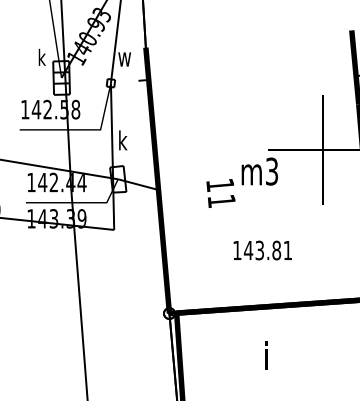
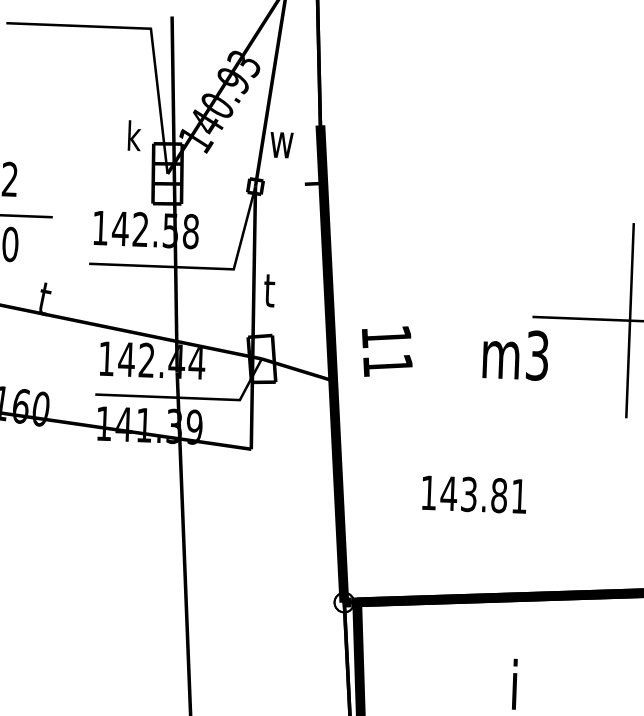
text: (122, 140) -> (272, 289), k -> t
text: (220, 193) -> (386, 351), moved
text: (53, 218) -> (143, 424), 143.39 -> 141.39
text: (262, 250) -> (473, 494), moved

